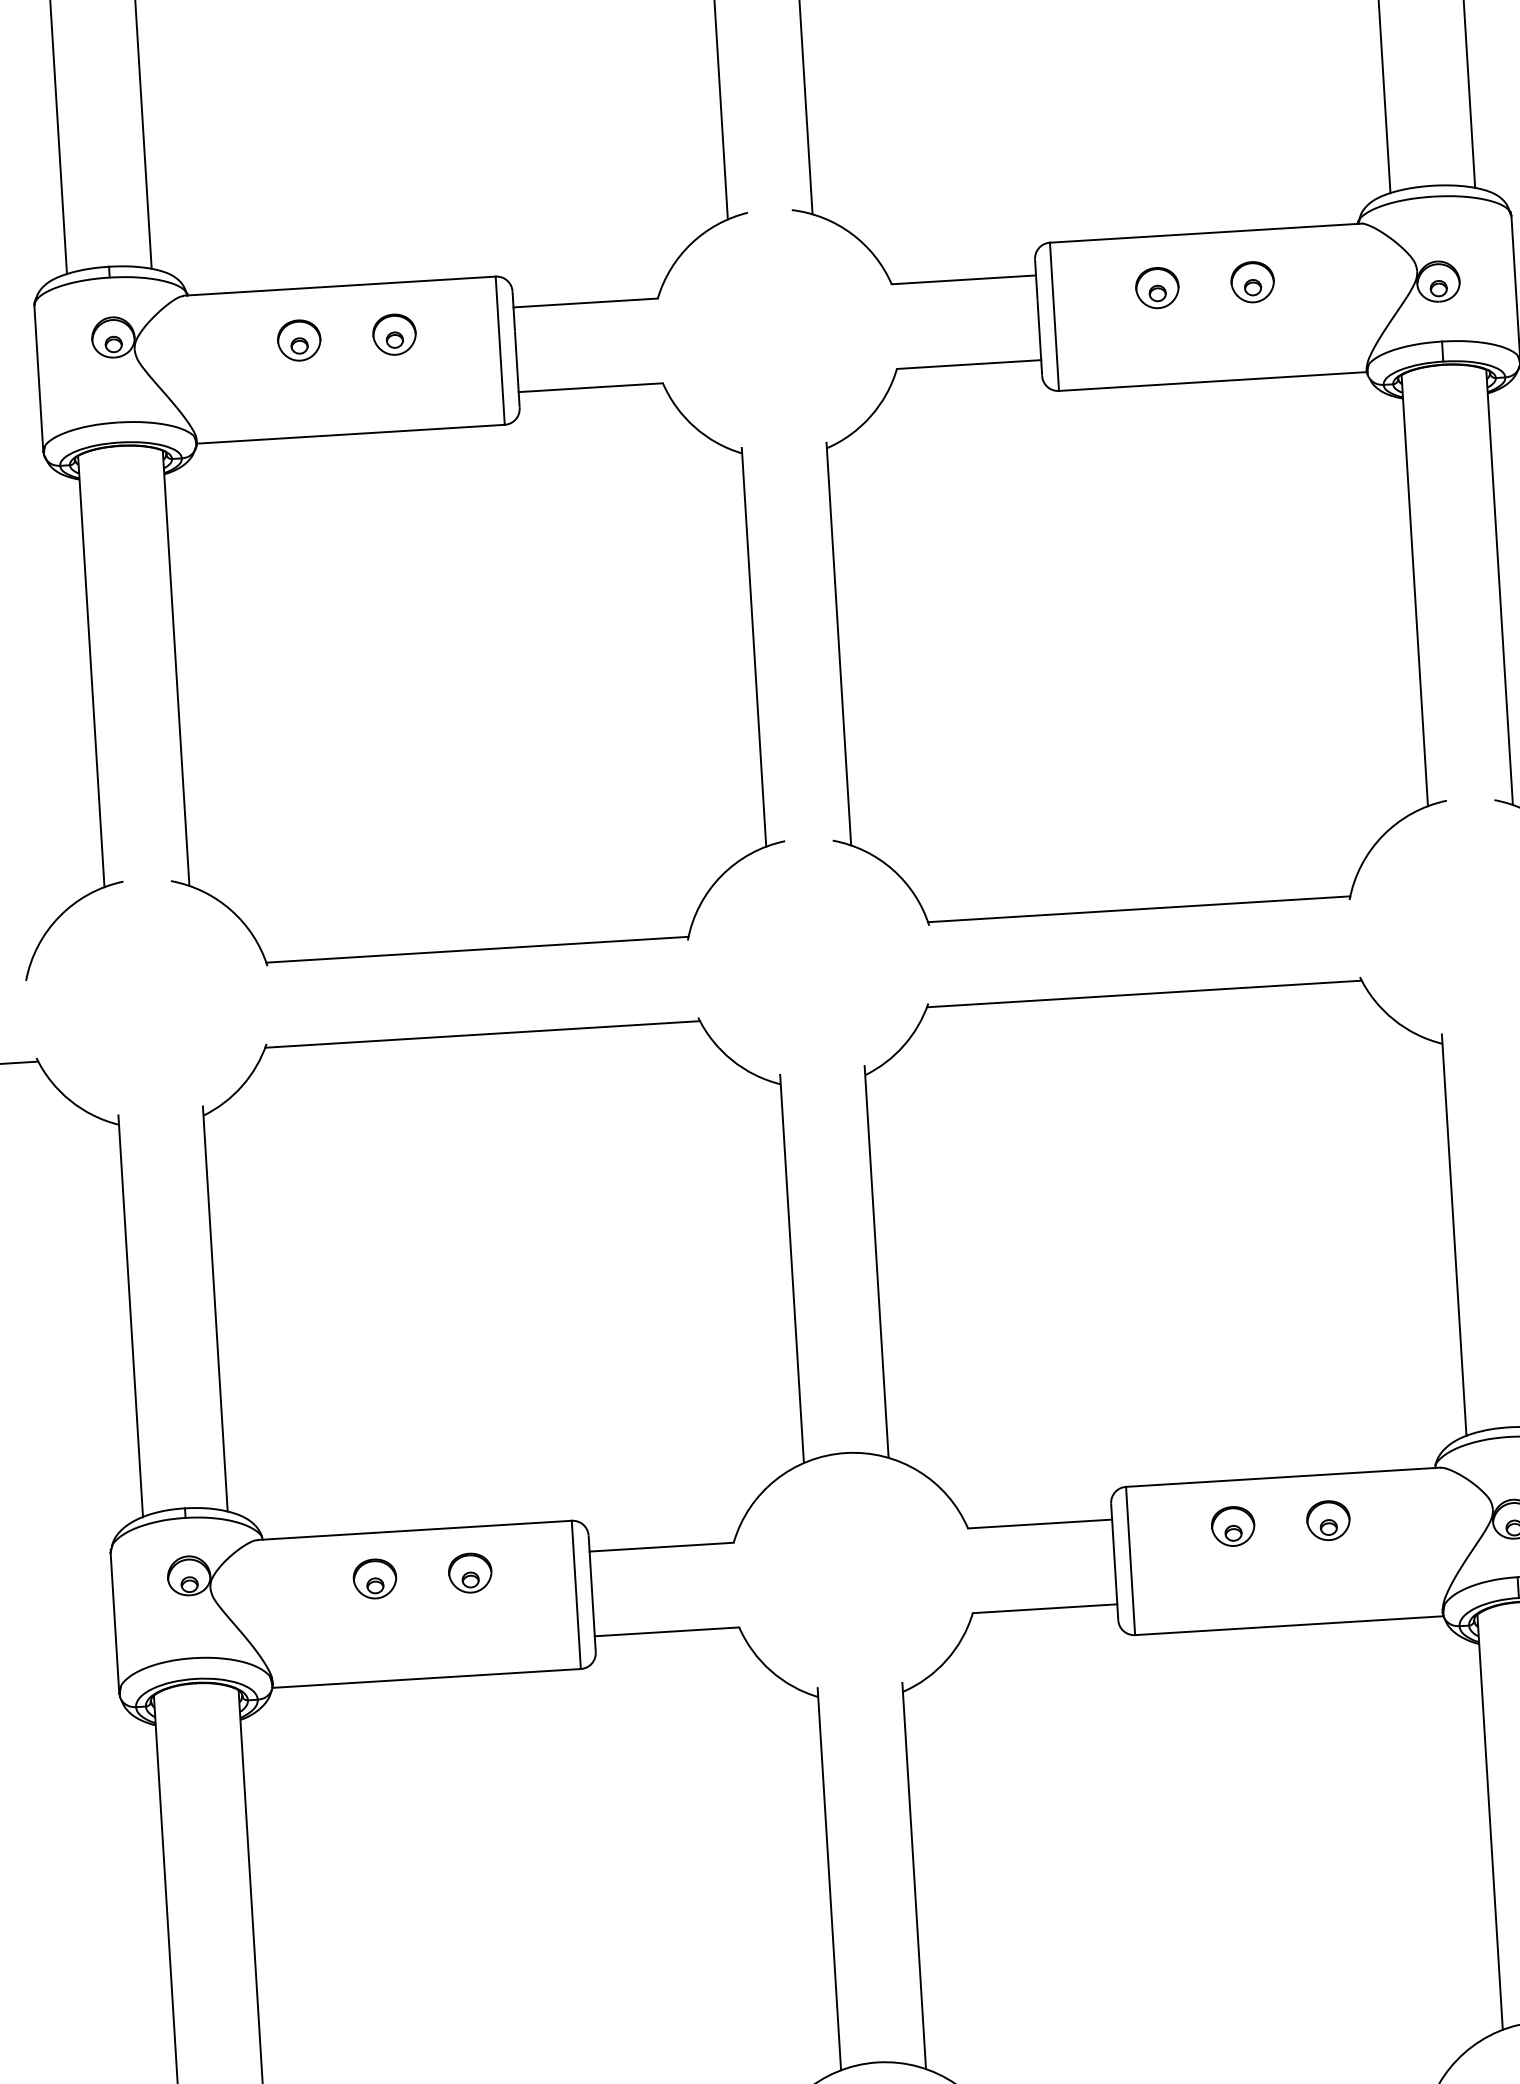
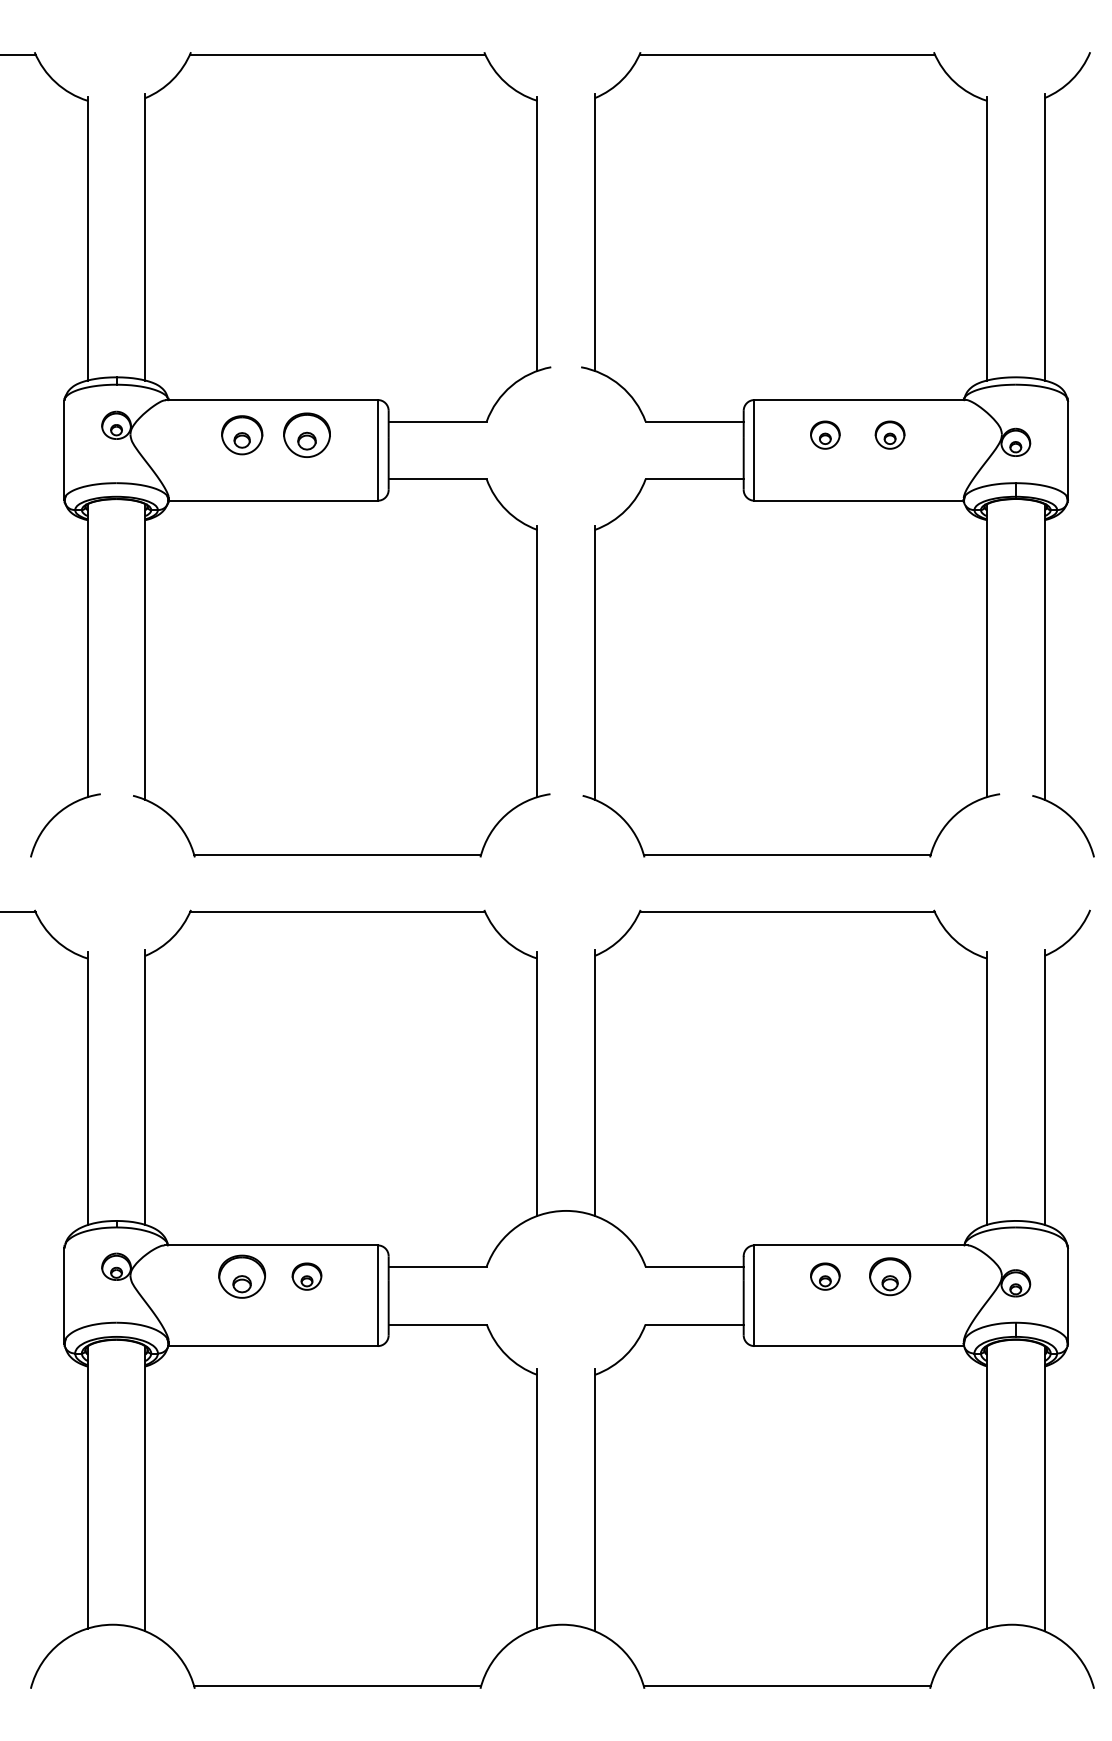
part: (393, 333) -> (306, 434), size x1.6
part: (299, 339) -> (242, 434), size x1.4
part: (1327, 1520) -> (889, 1276), size x1.4
part: (375, 1578) -> (242, 1276), size x1.6

